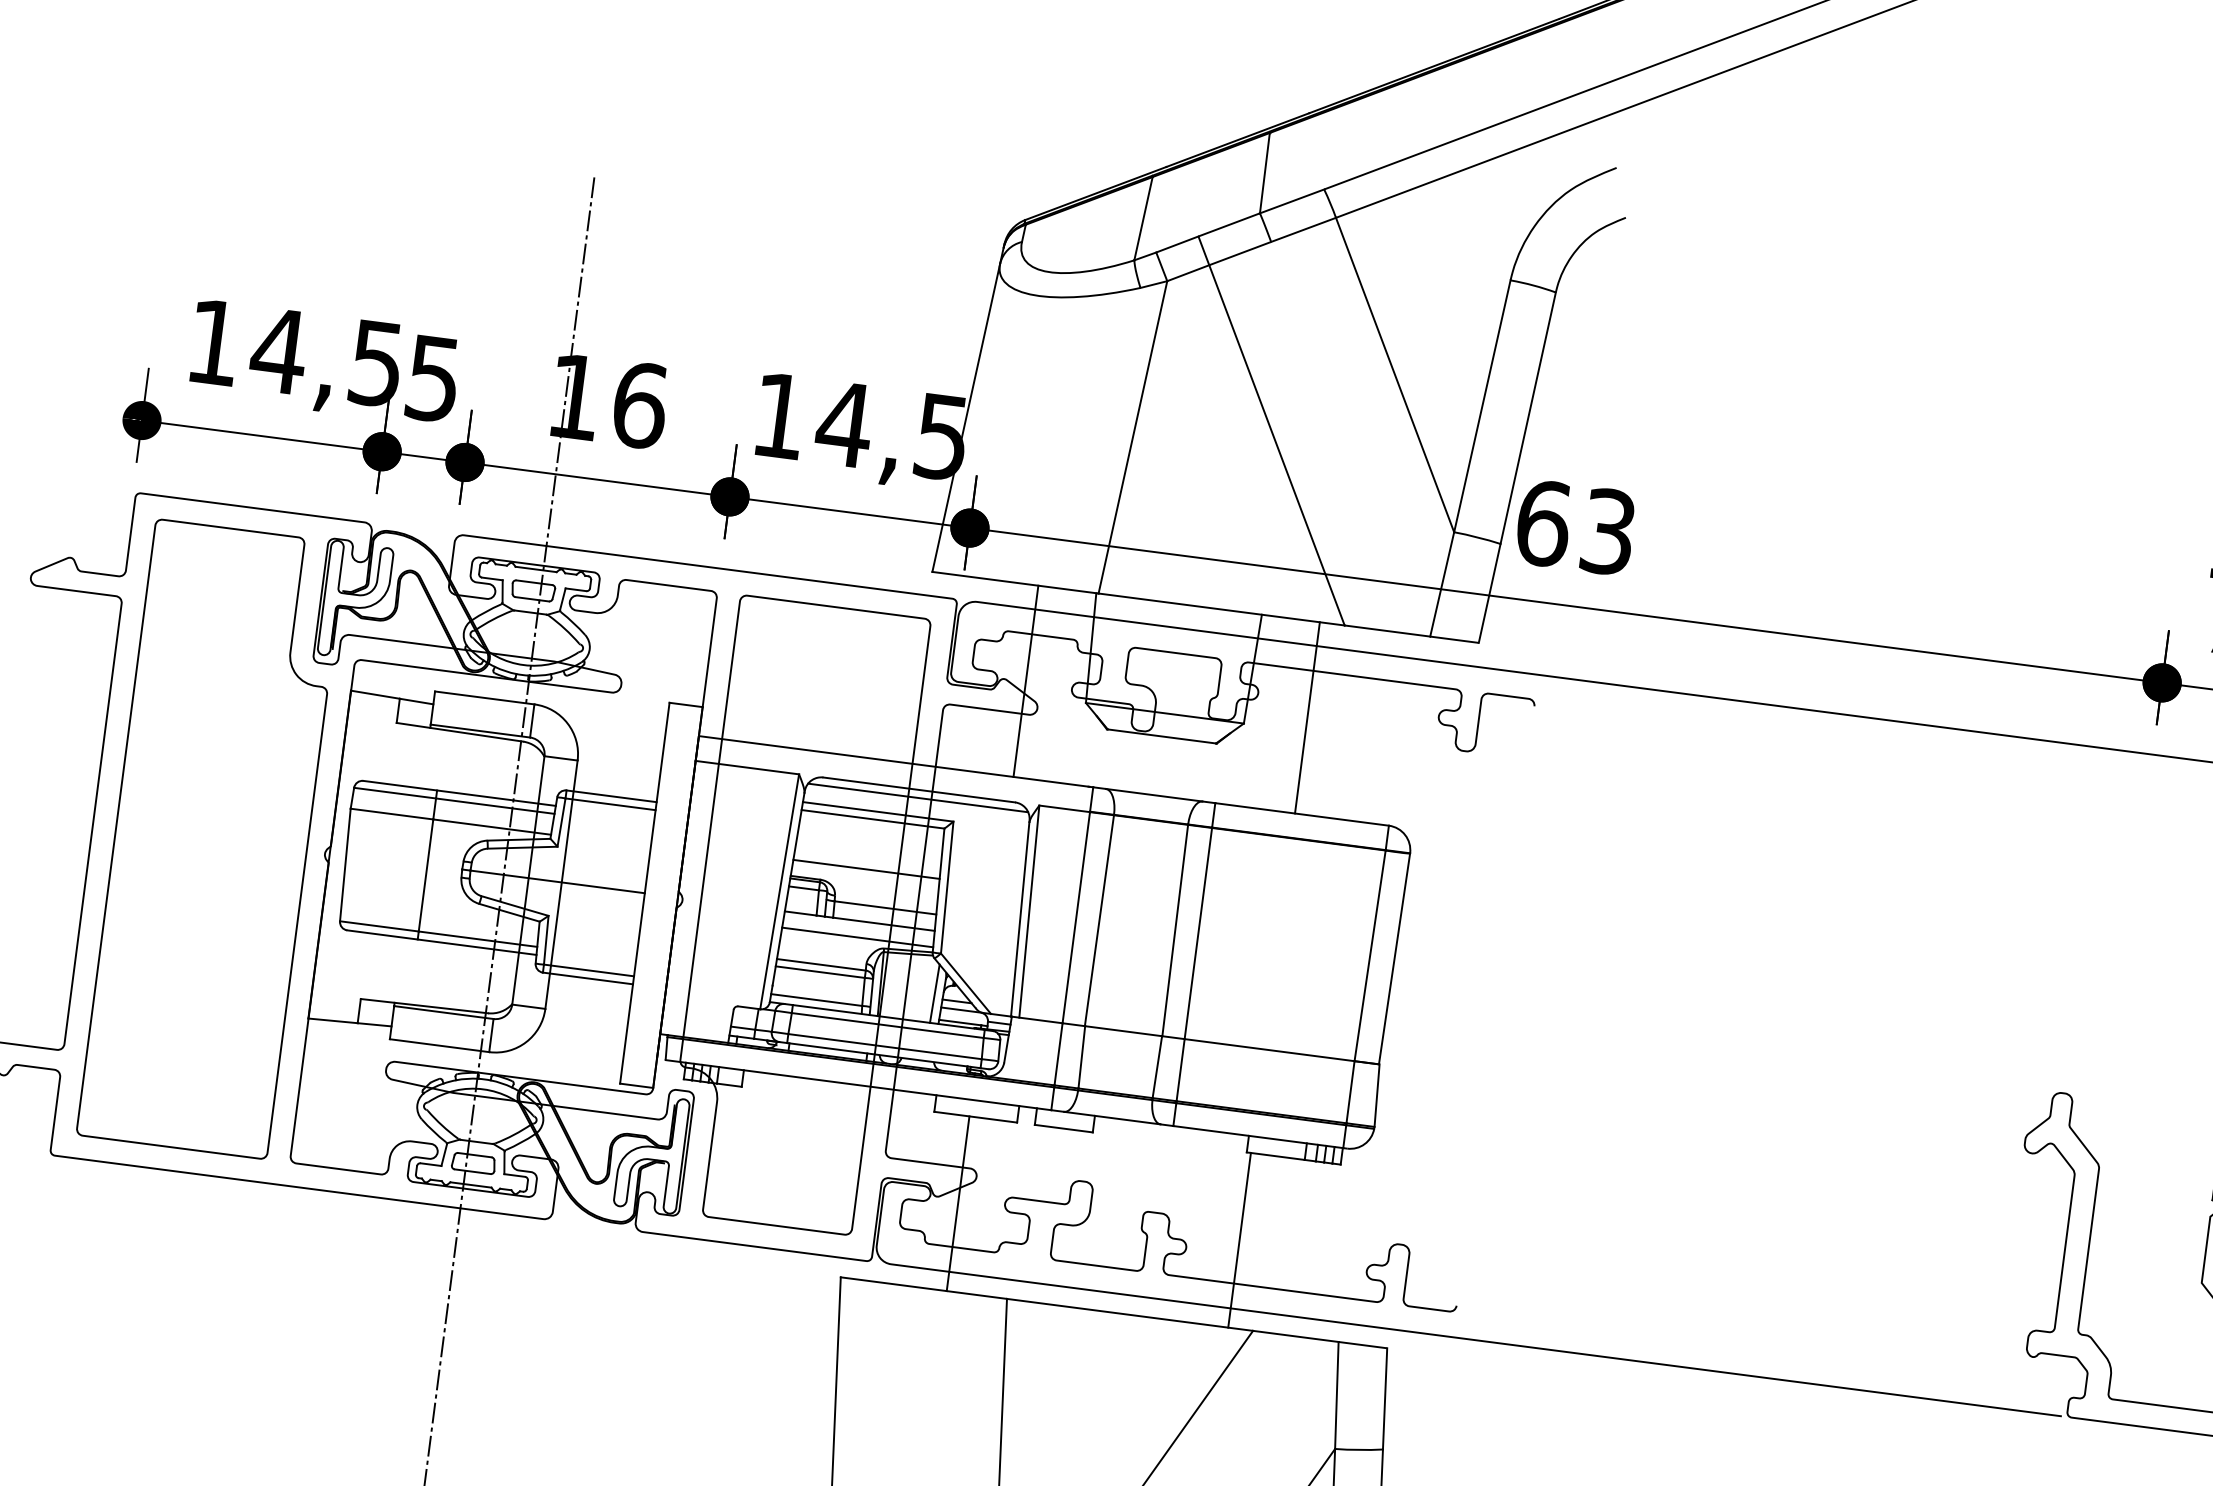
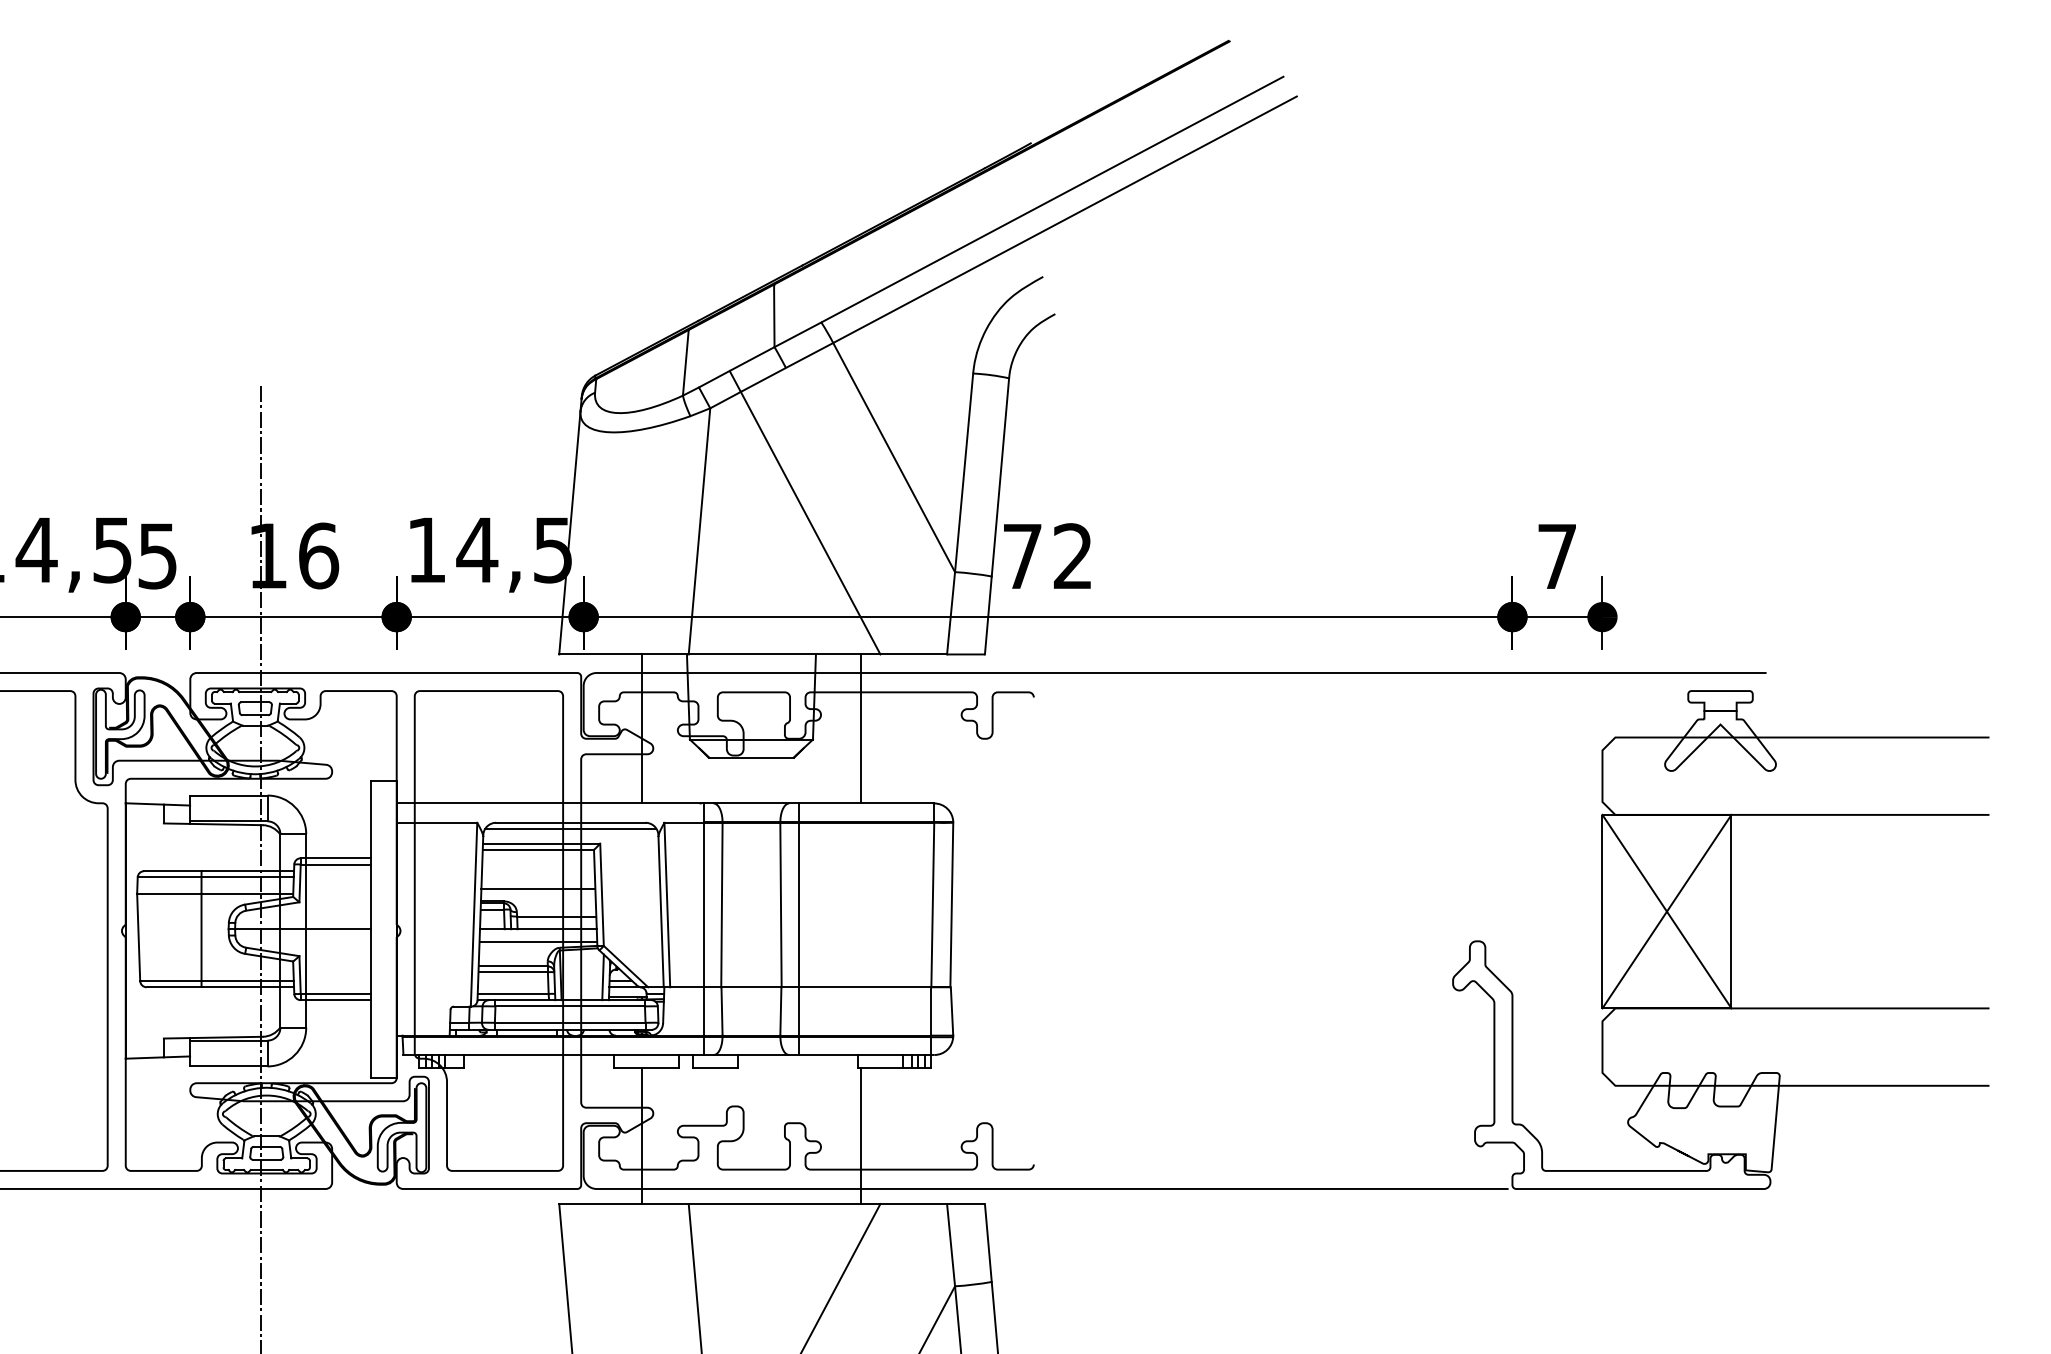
text: (1575, 527) -> (1047, 556), 63 -> 72

